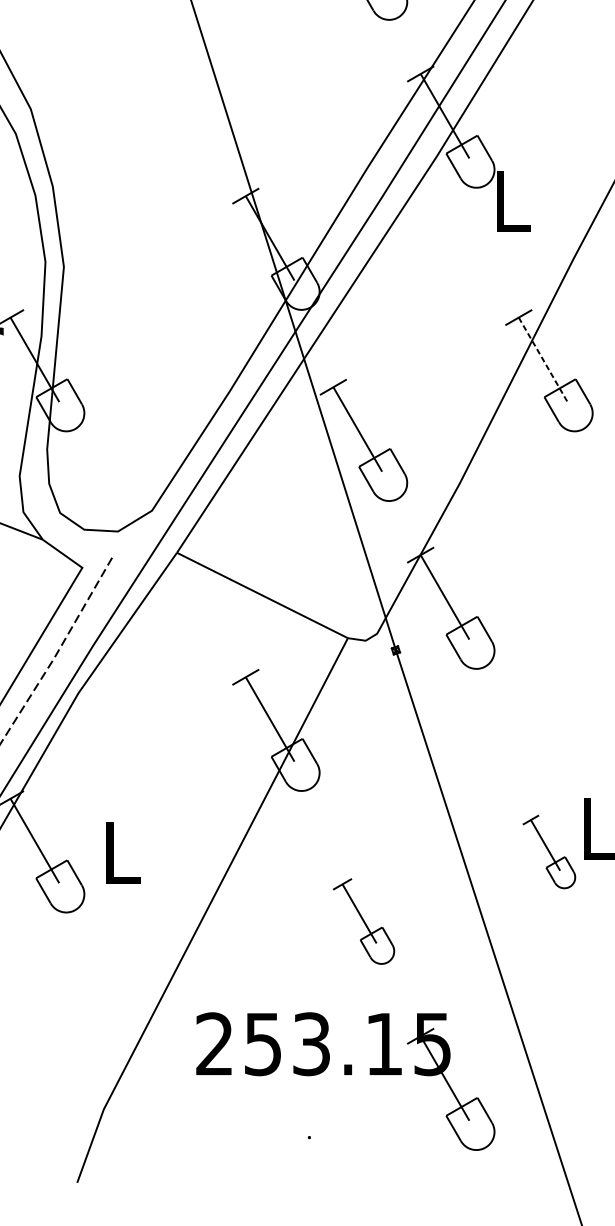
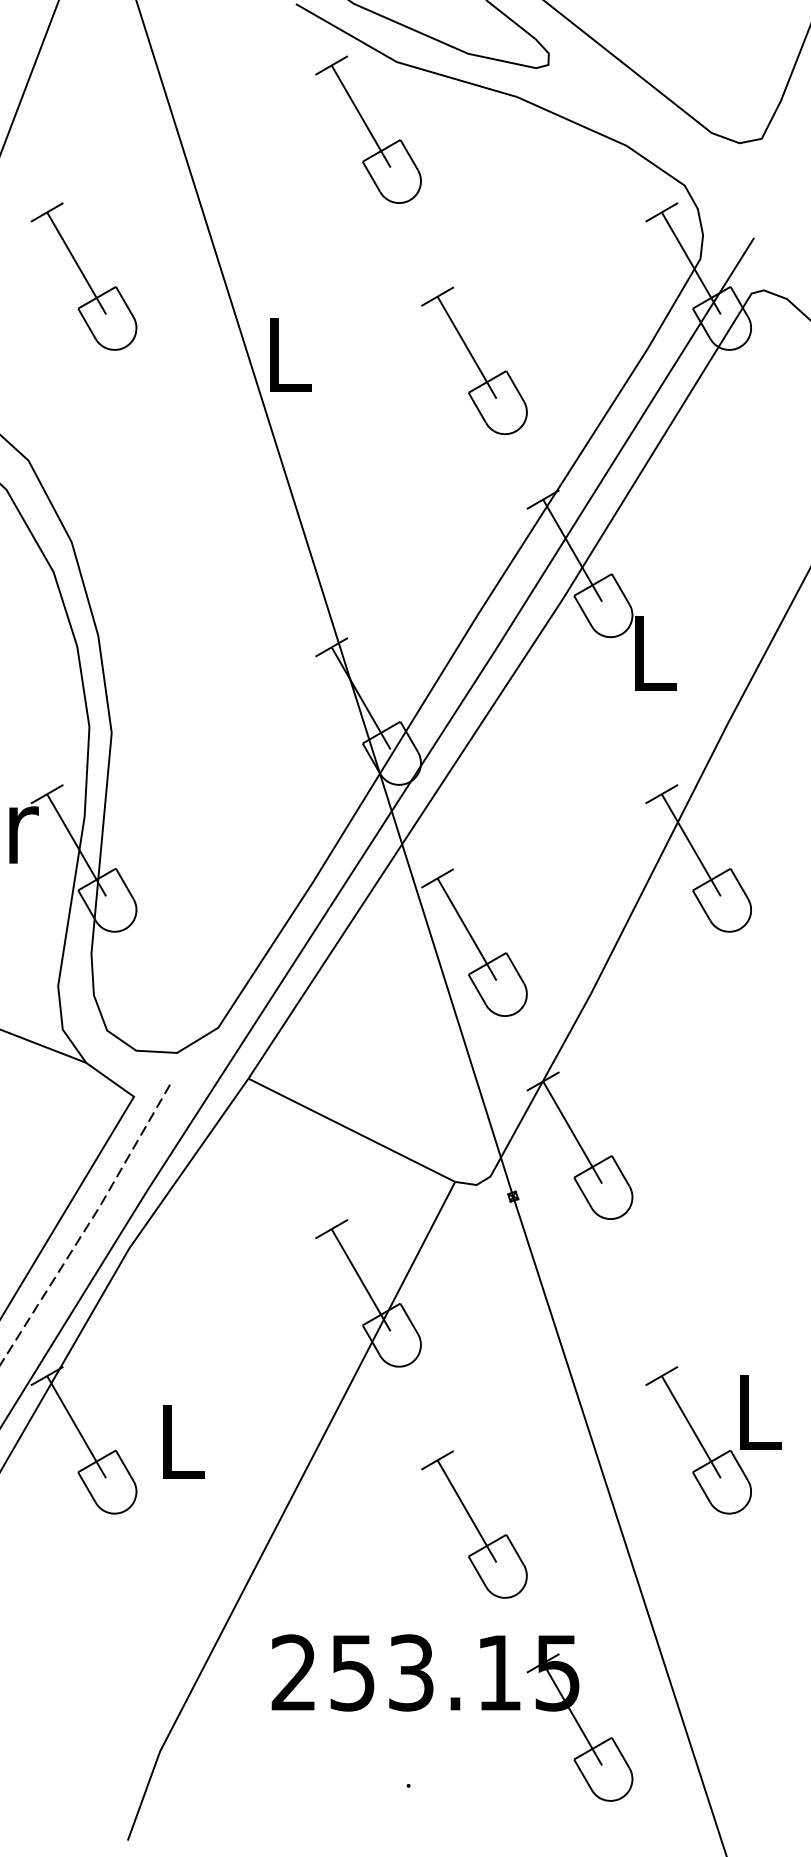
line: (543, 360) -> (691, 845), dashed -> solid
part: (549, 852) -> (698, 1440), size x1.67
part: (363, 921) -> (474, 1524), size x1.43

